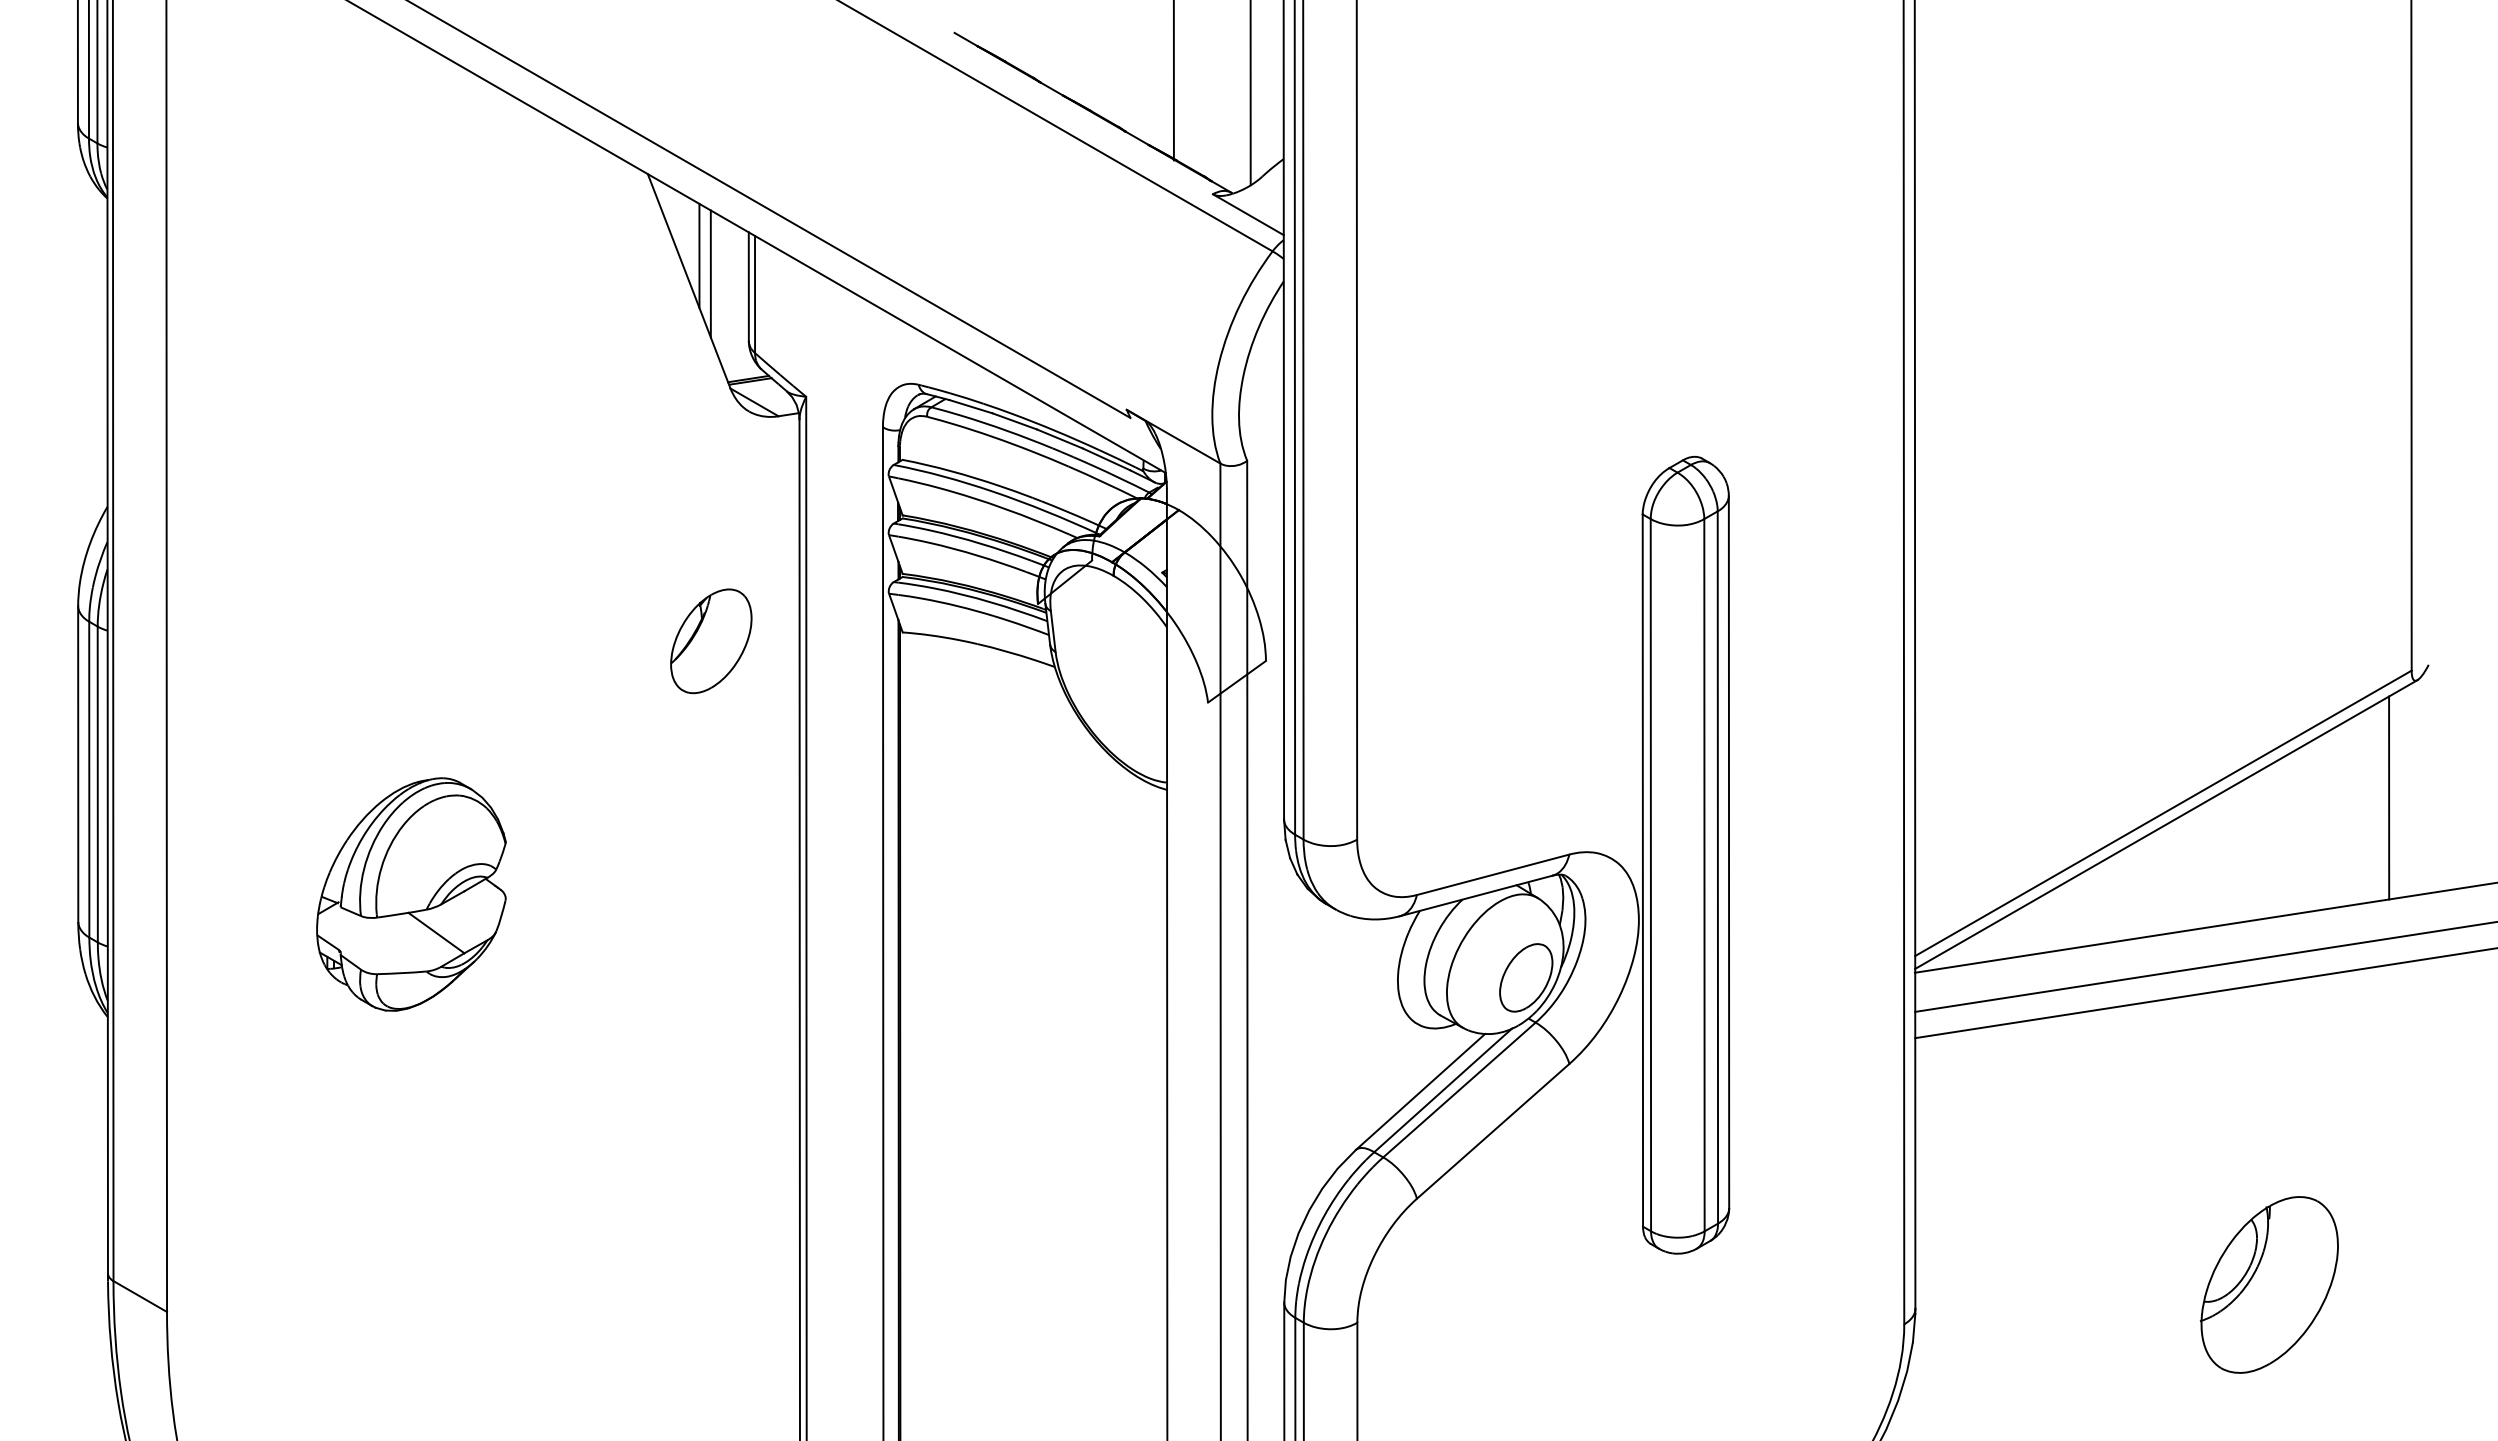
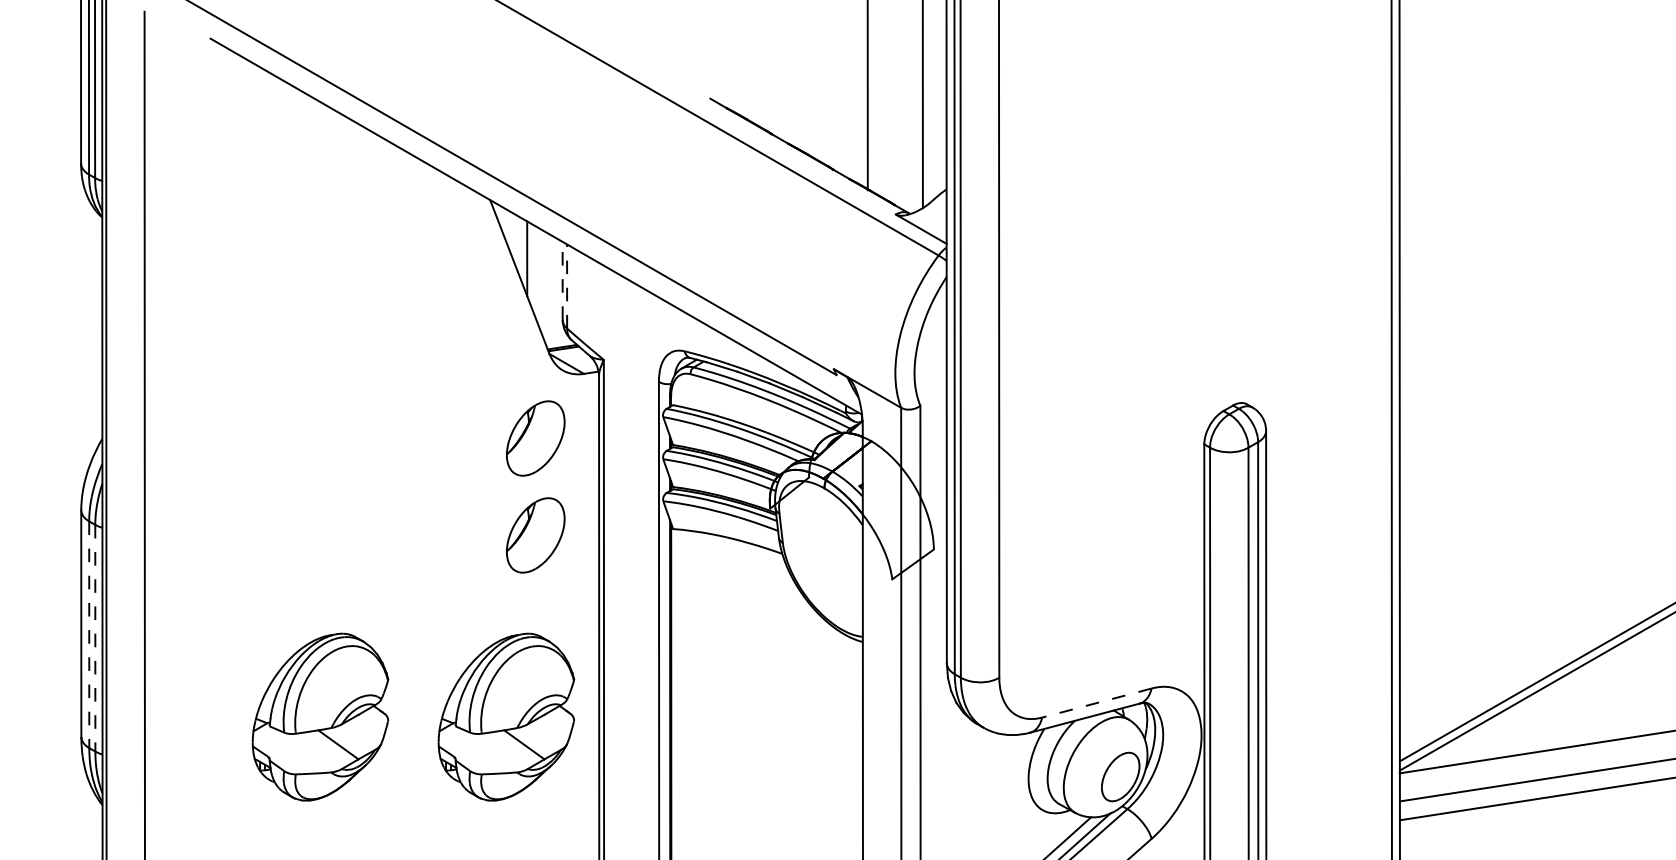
line: (710, 273) -> (535, 271), removed
line: (748, 286) -> (562, 280), solid -> dashed
line: (755, 294) -> (567, 286), solid -> dashed
part: (711, 506) -> (535, 438), added
line: (89, 779) -> (89, 634), solid -> dashed
line: (97, 784) -> (95, 638), solid -> dashed
line: (1493, 874) -> (1097, 702), solid -> dashed
part: (670, 894) -> (506, 717), added

